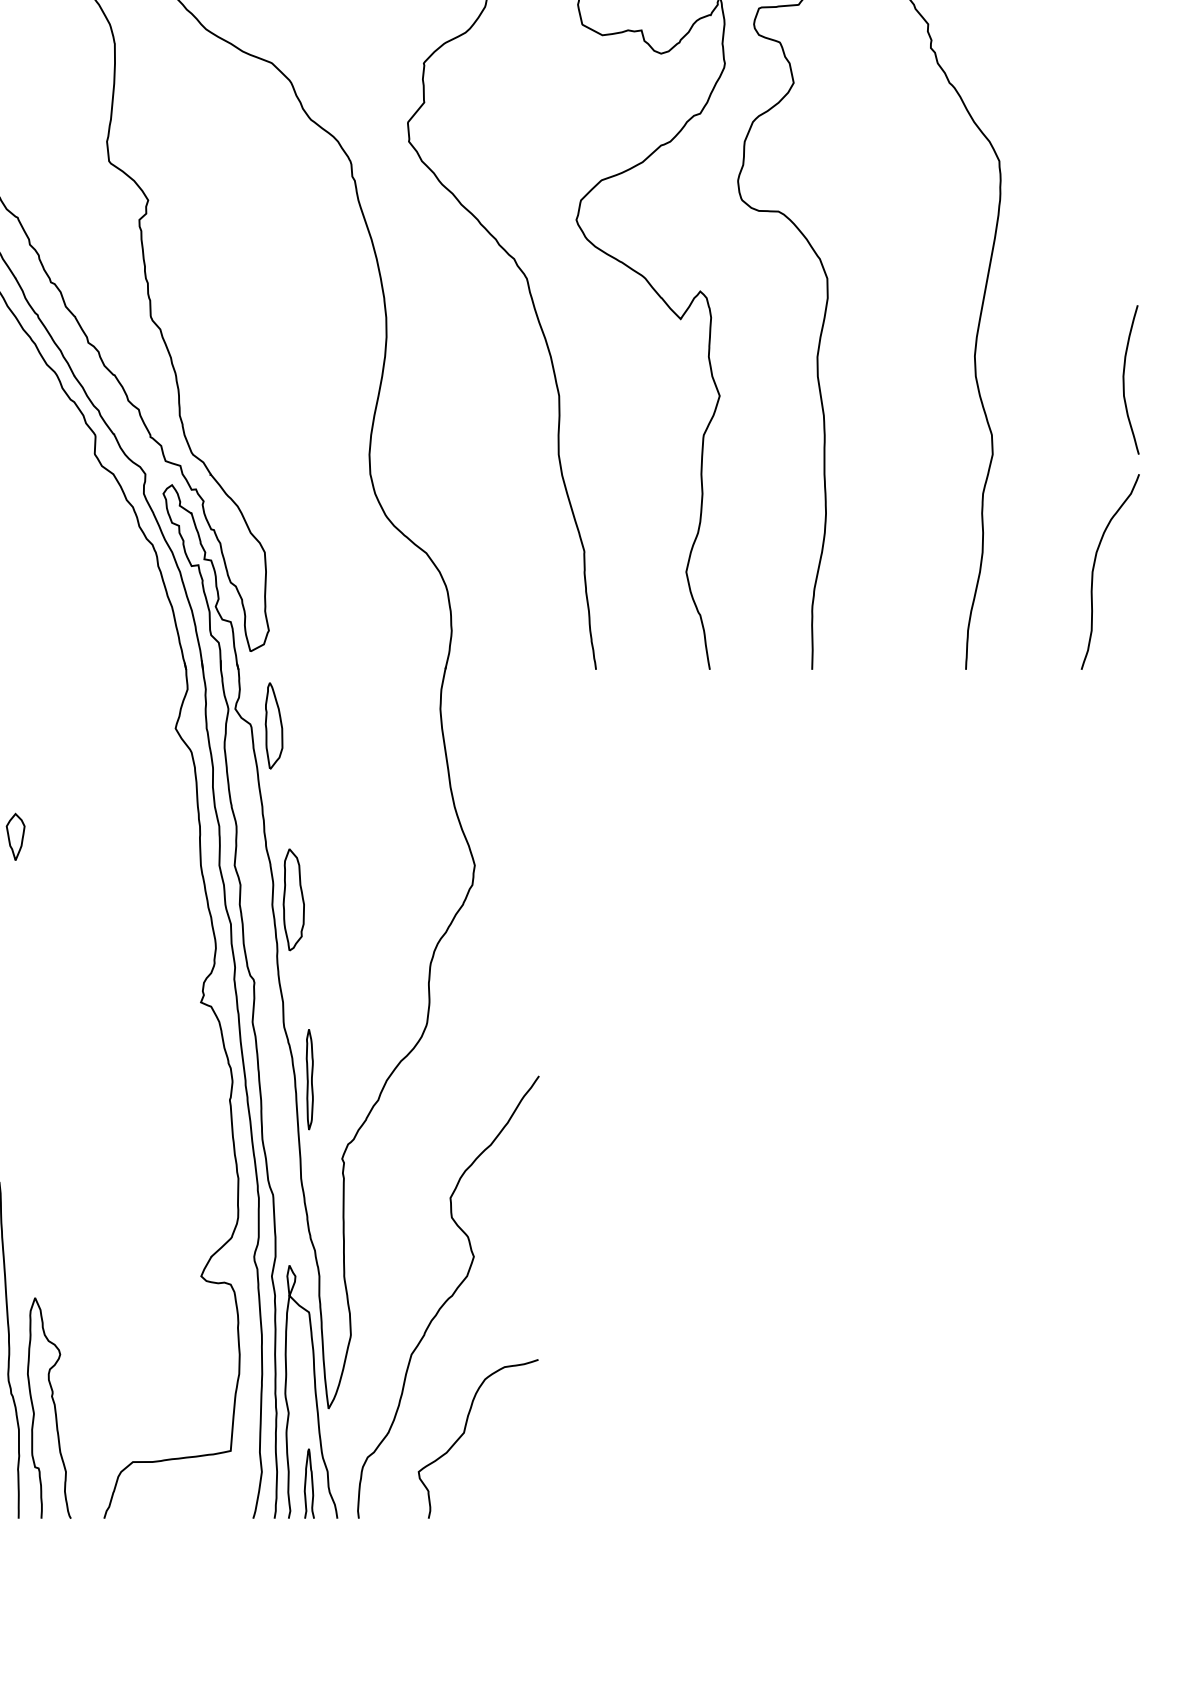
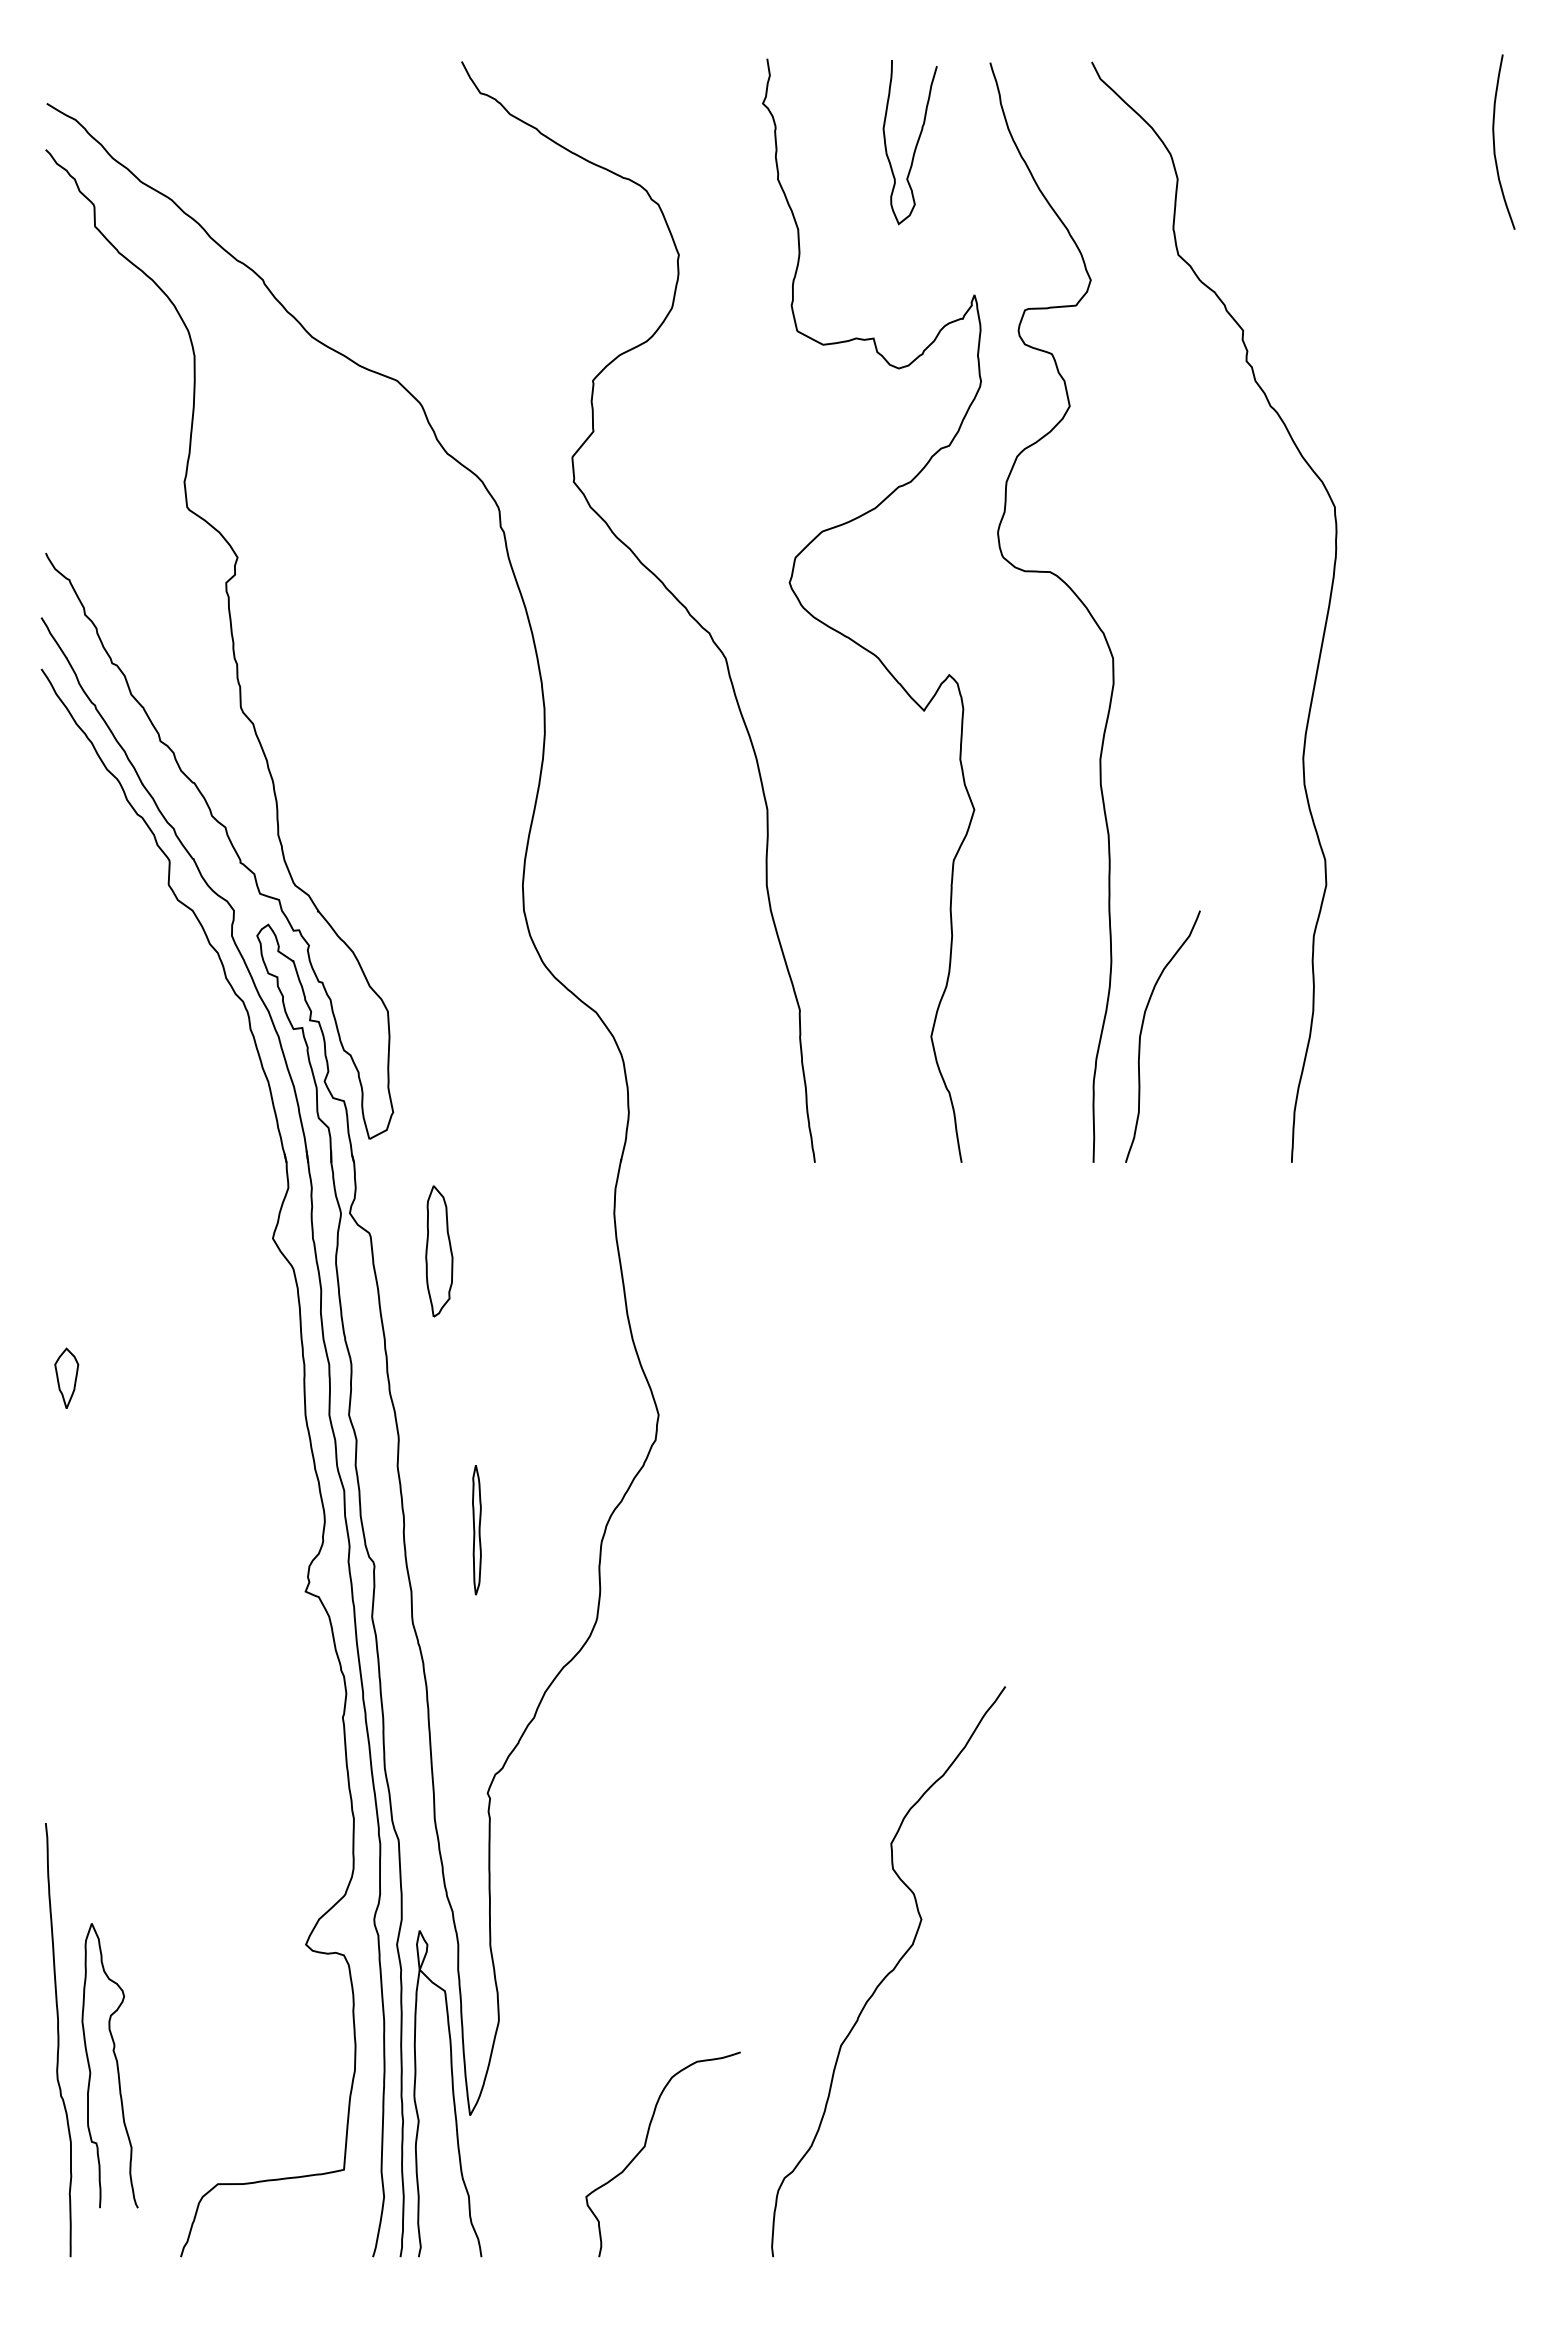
curve: (1123, 379) -> (1495, 788), removed
curve: (1094, 567) -> (1142, 1030), moved
part: (273, 726) -> (399, 1235), removed
part: (293, 899) -> (439, 1251), moved
part: (309, 1079) -> (476, 1530), moved
curve: (449, 1297) -> (889, 1971), moved
curve: (54, 1408) -> (116, 2065), moved
curve: (311, 1483) -> (448, 2211), removed

